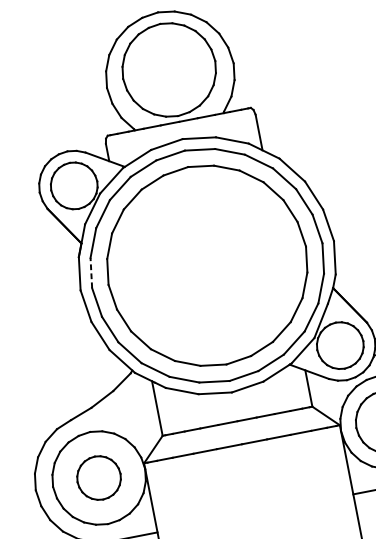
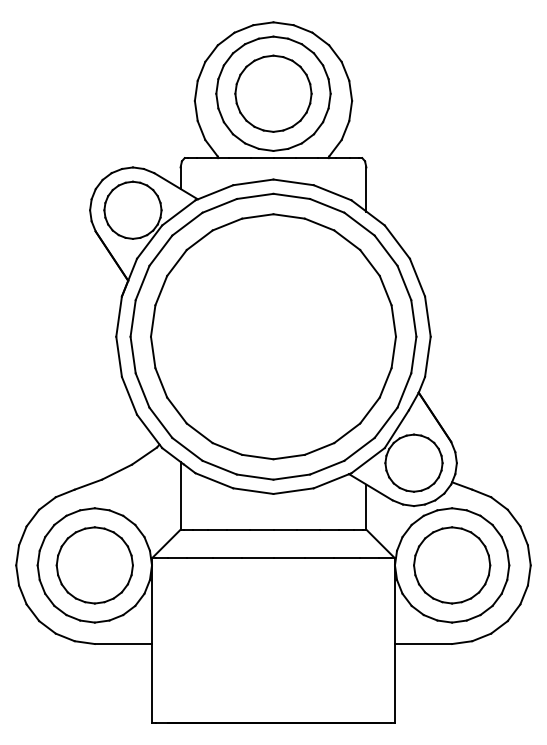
part: (169, 69) -> (273, 93), added
line: (91, 272) -> (133, 317), dashed -> solid
part: (98, 478) -> (94, 565), size x1.43

